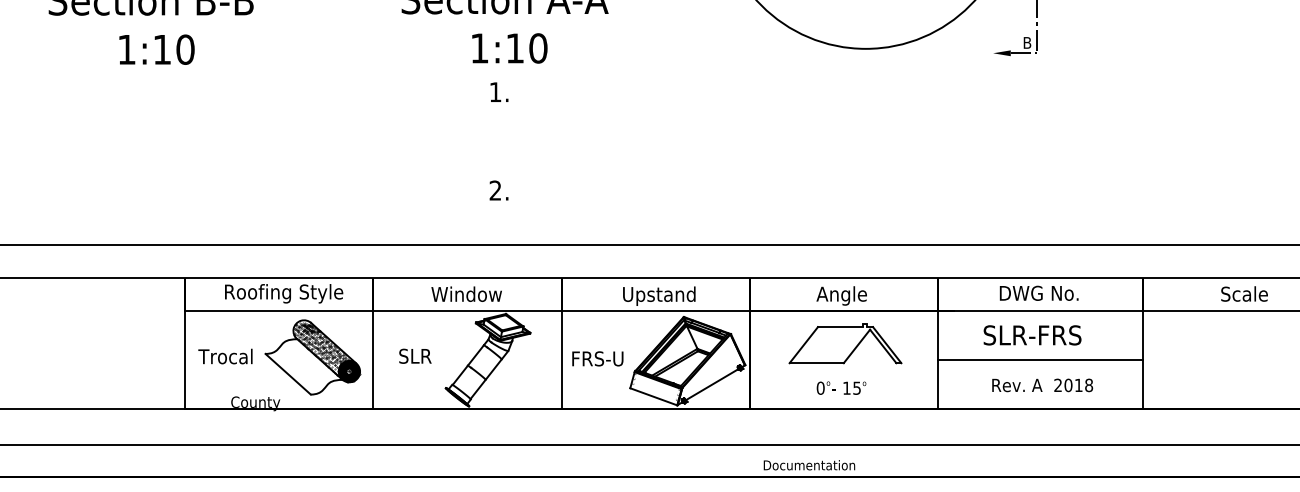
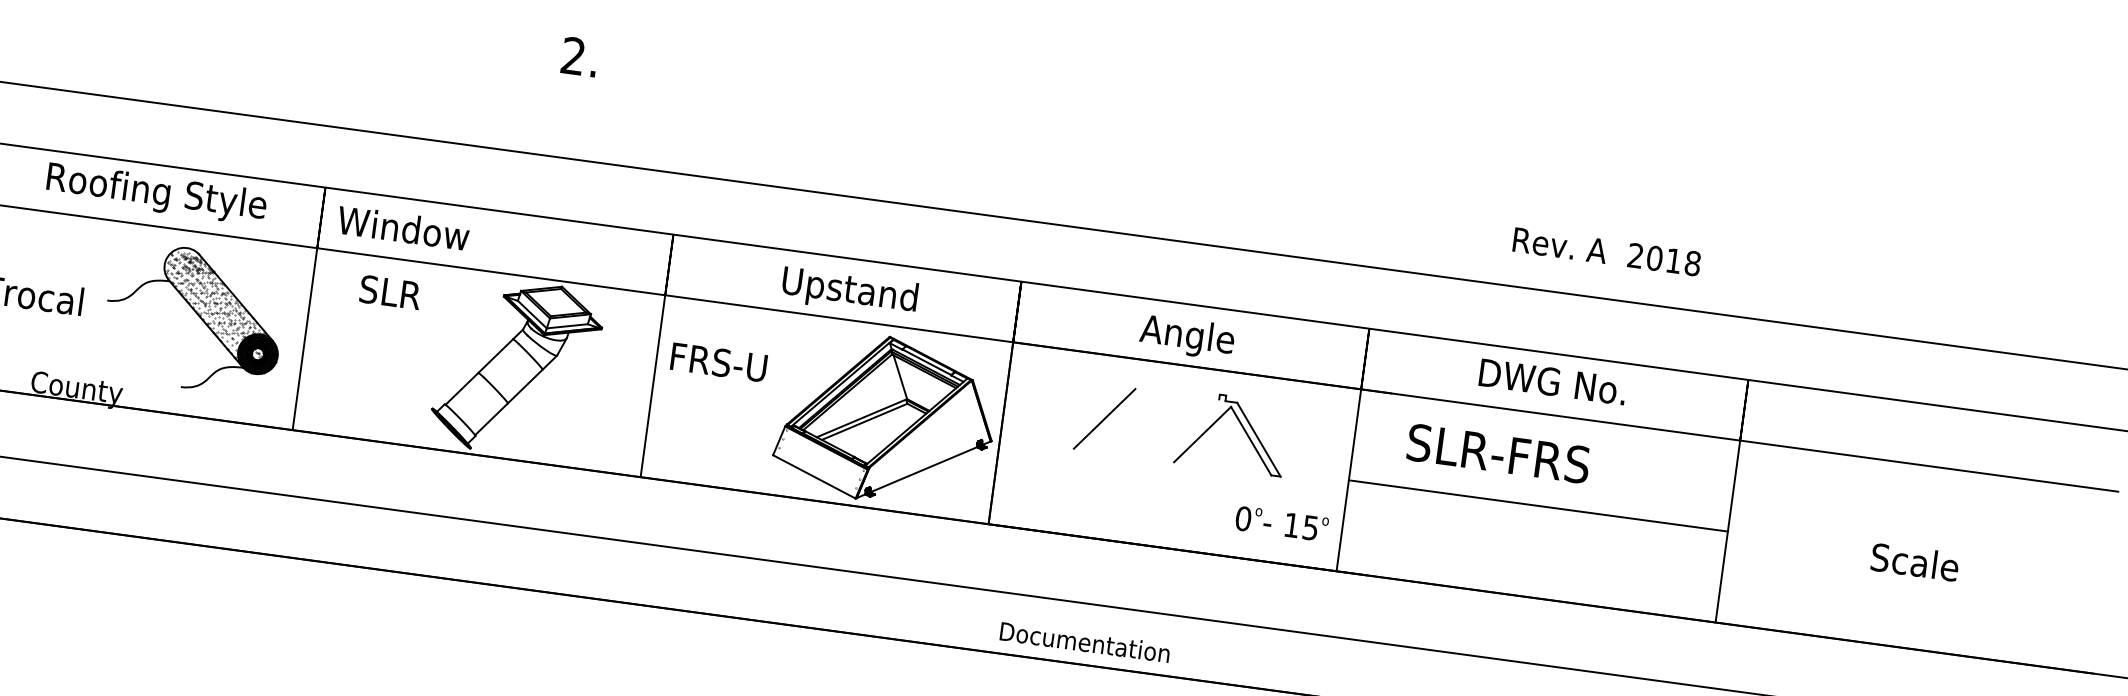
text: (466, 293) -> (403, 226), moved
text: (1244, 293) -> (1915, 561), moved
line: (840, 327) -> (1176, 395), removed
text: (1032, 335) -> (1498, 453), moved
text: (415, 355) -> (390, 291), moved
text: (597, 358) -> (718, 361), moved
line: (816, 363) -> (1123, 455), removed
line: (287, 373) -> (143, 342), removed
text: (1042, 385) -> (1606, 252), moved
text: (841, 387) -> (1282, 522), moved

